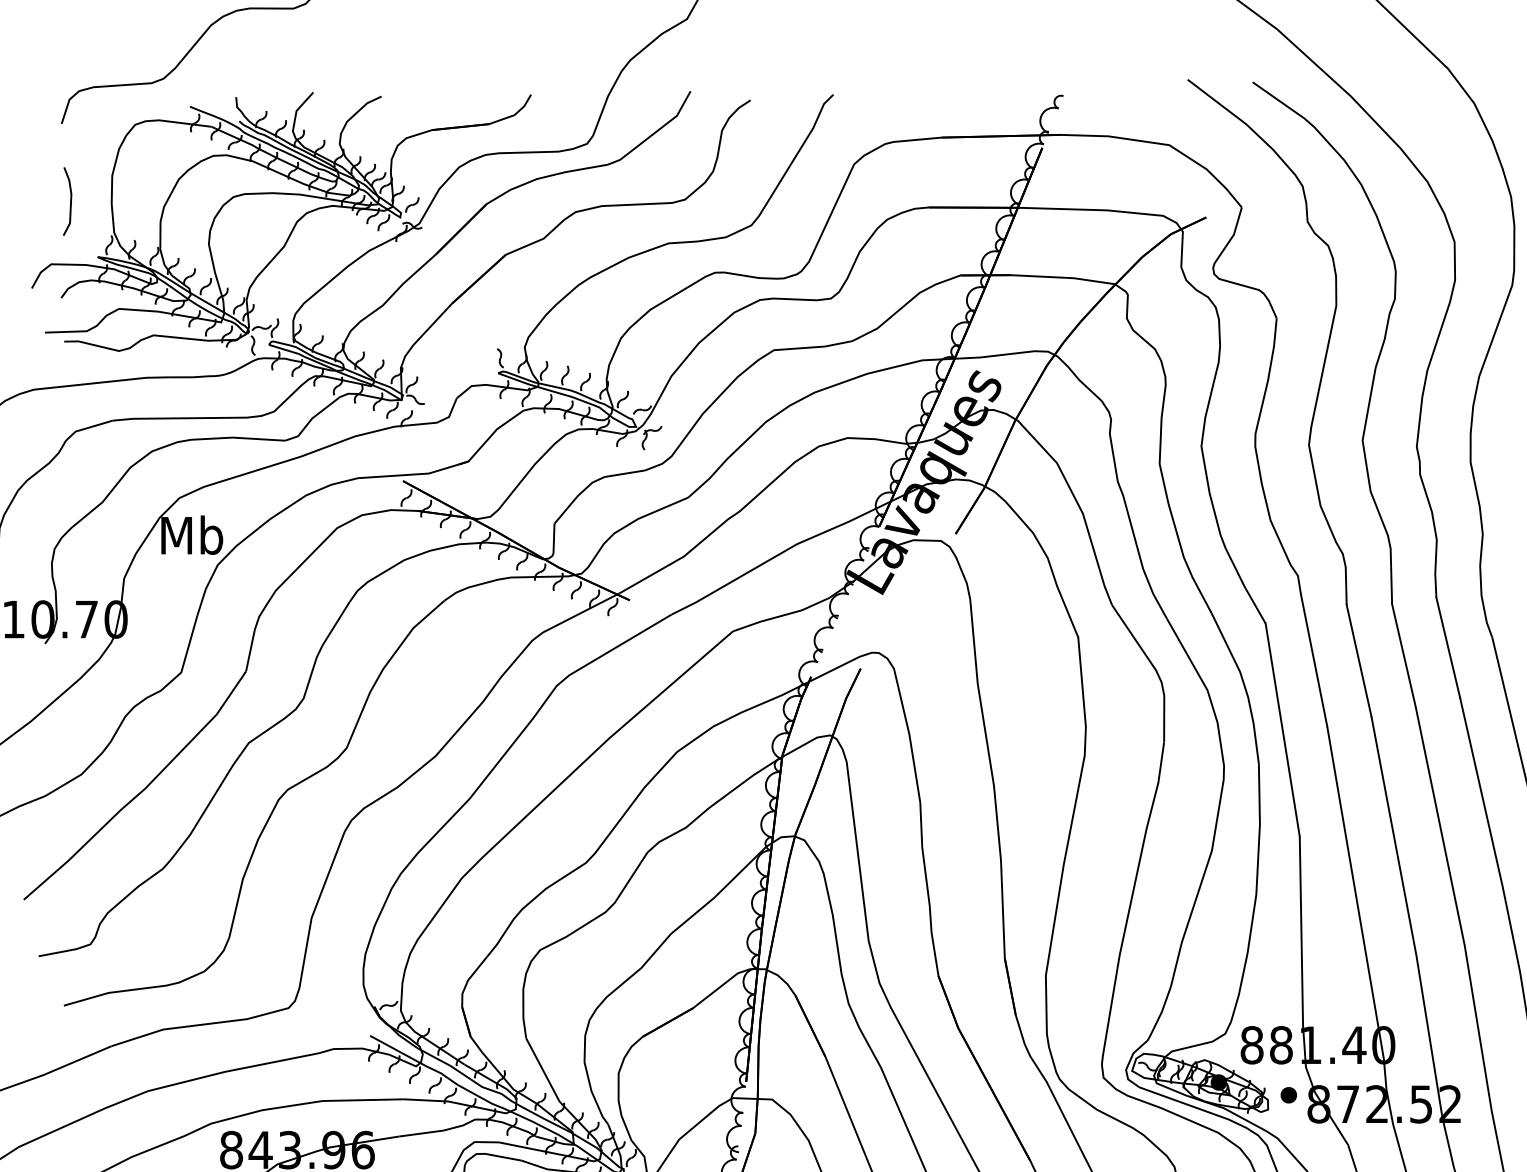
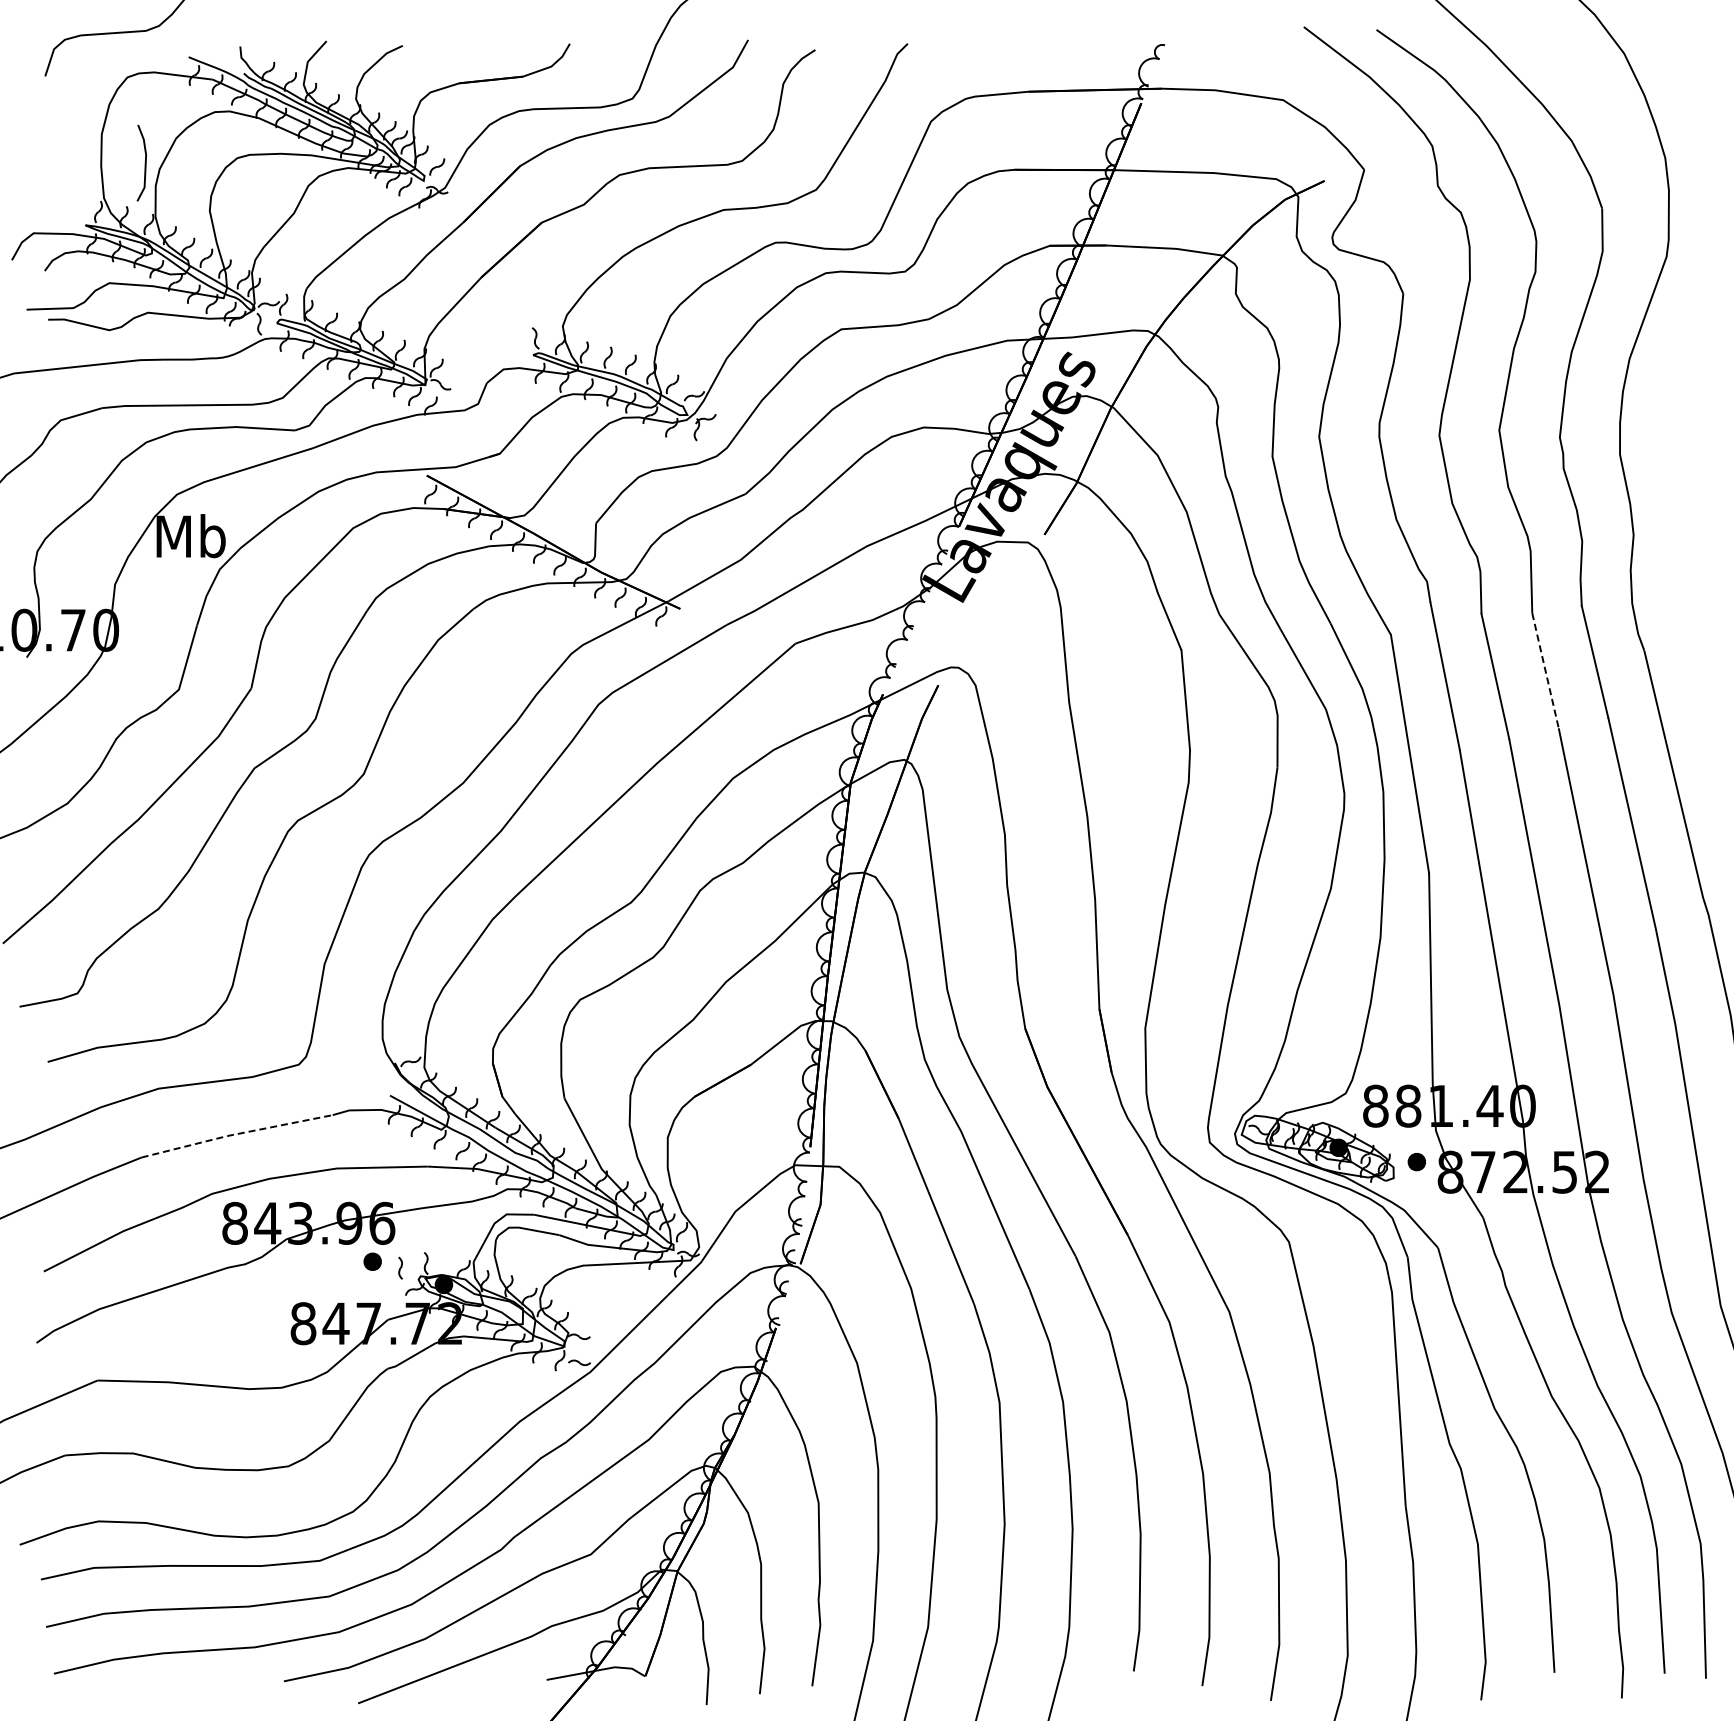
line: (69, 200) -> (144, 162), moved
line: (1403, 656) -> (1545, 671), solid -> dashed
line: (232, 1070) -> (236, 1134), solid -> dashed

